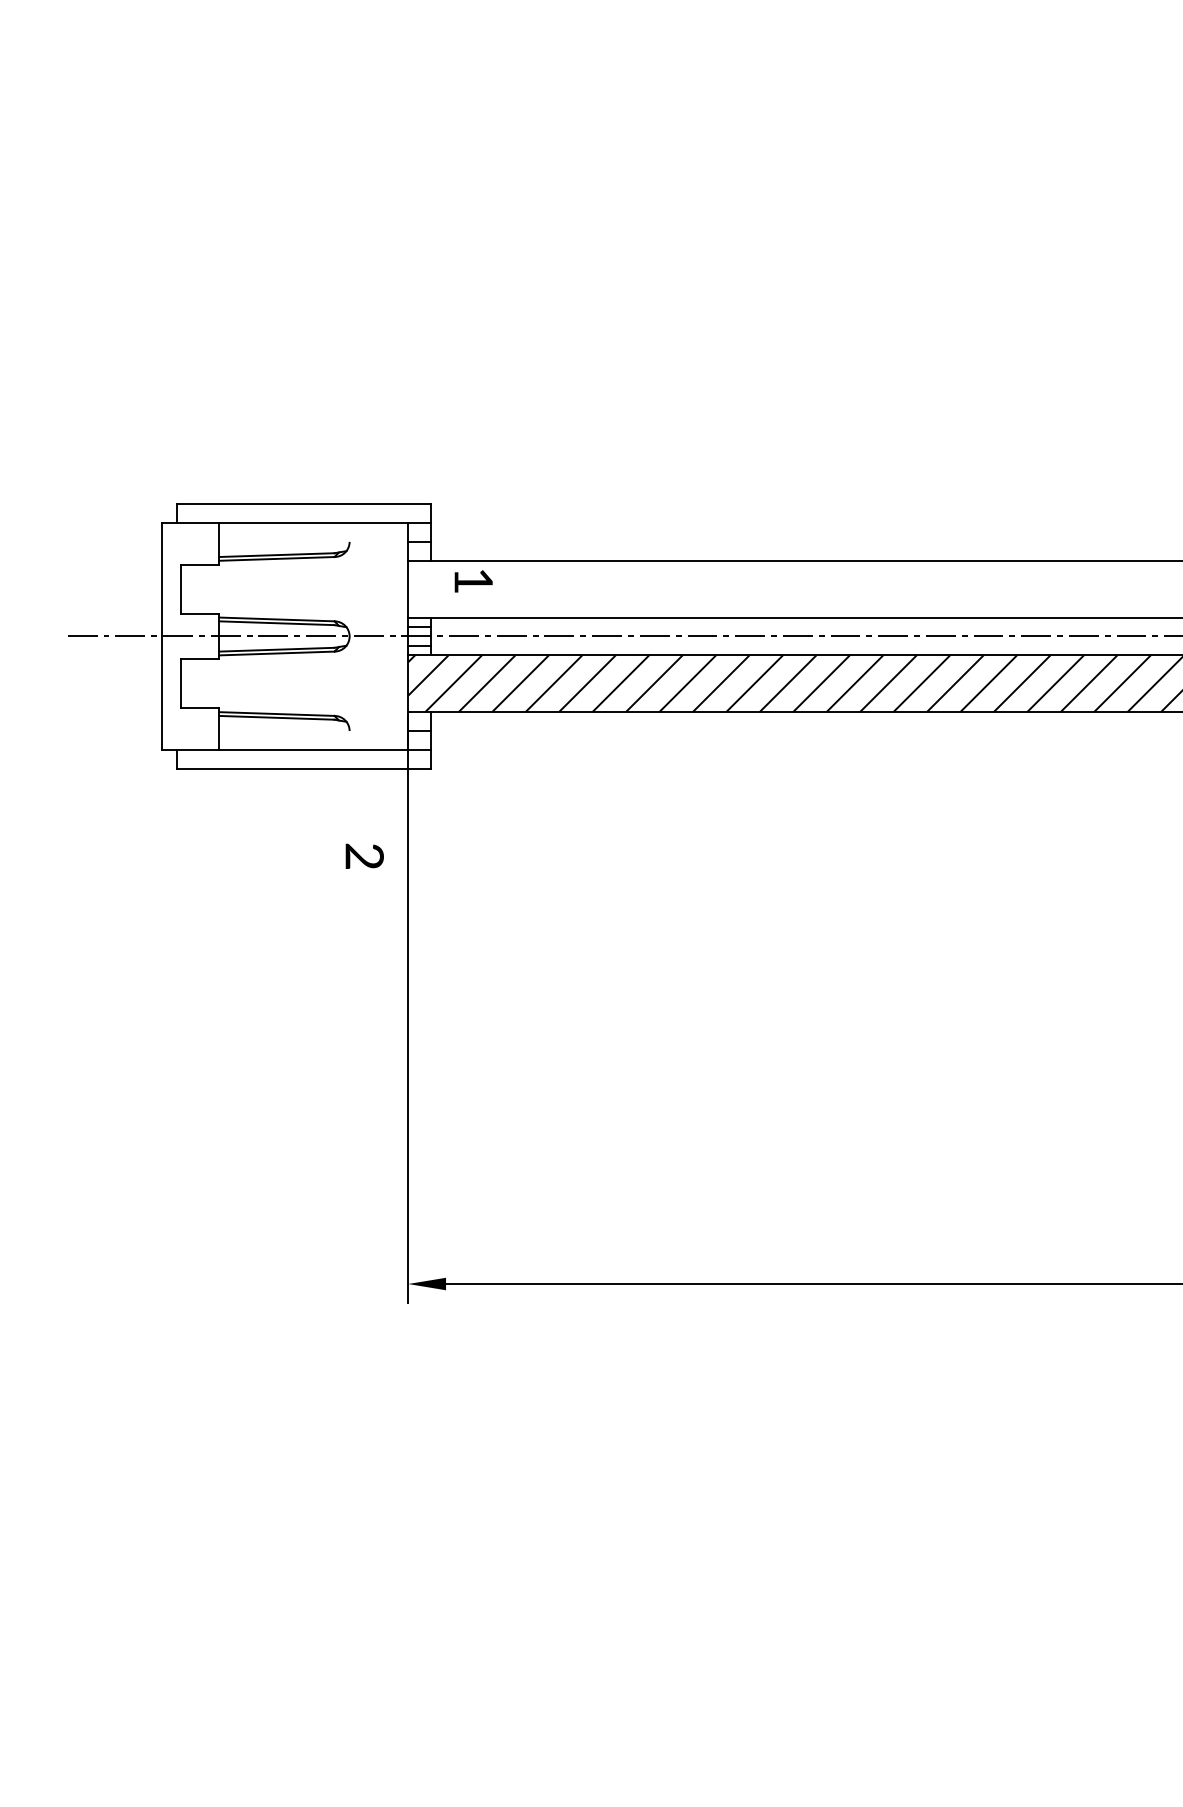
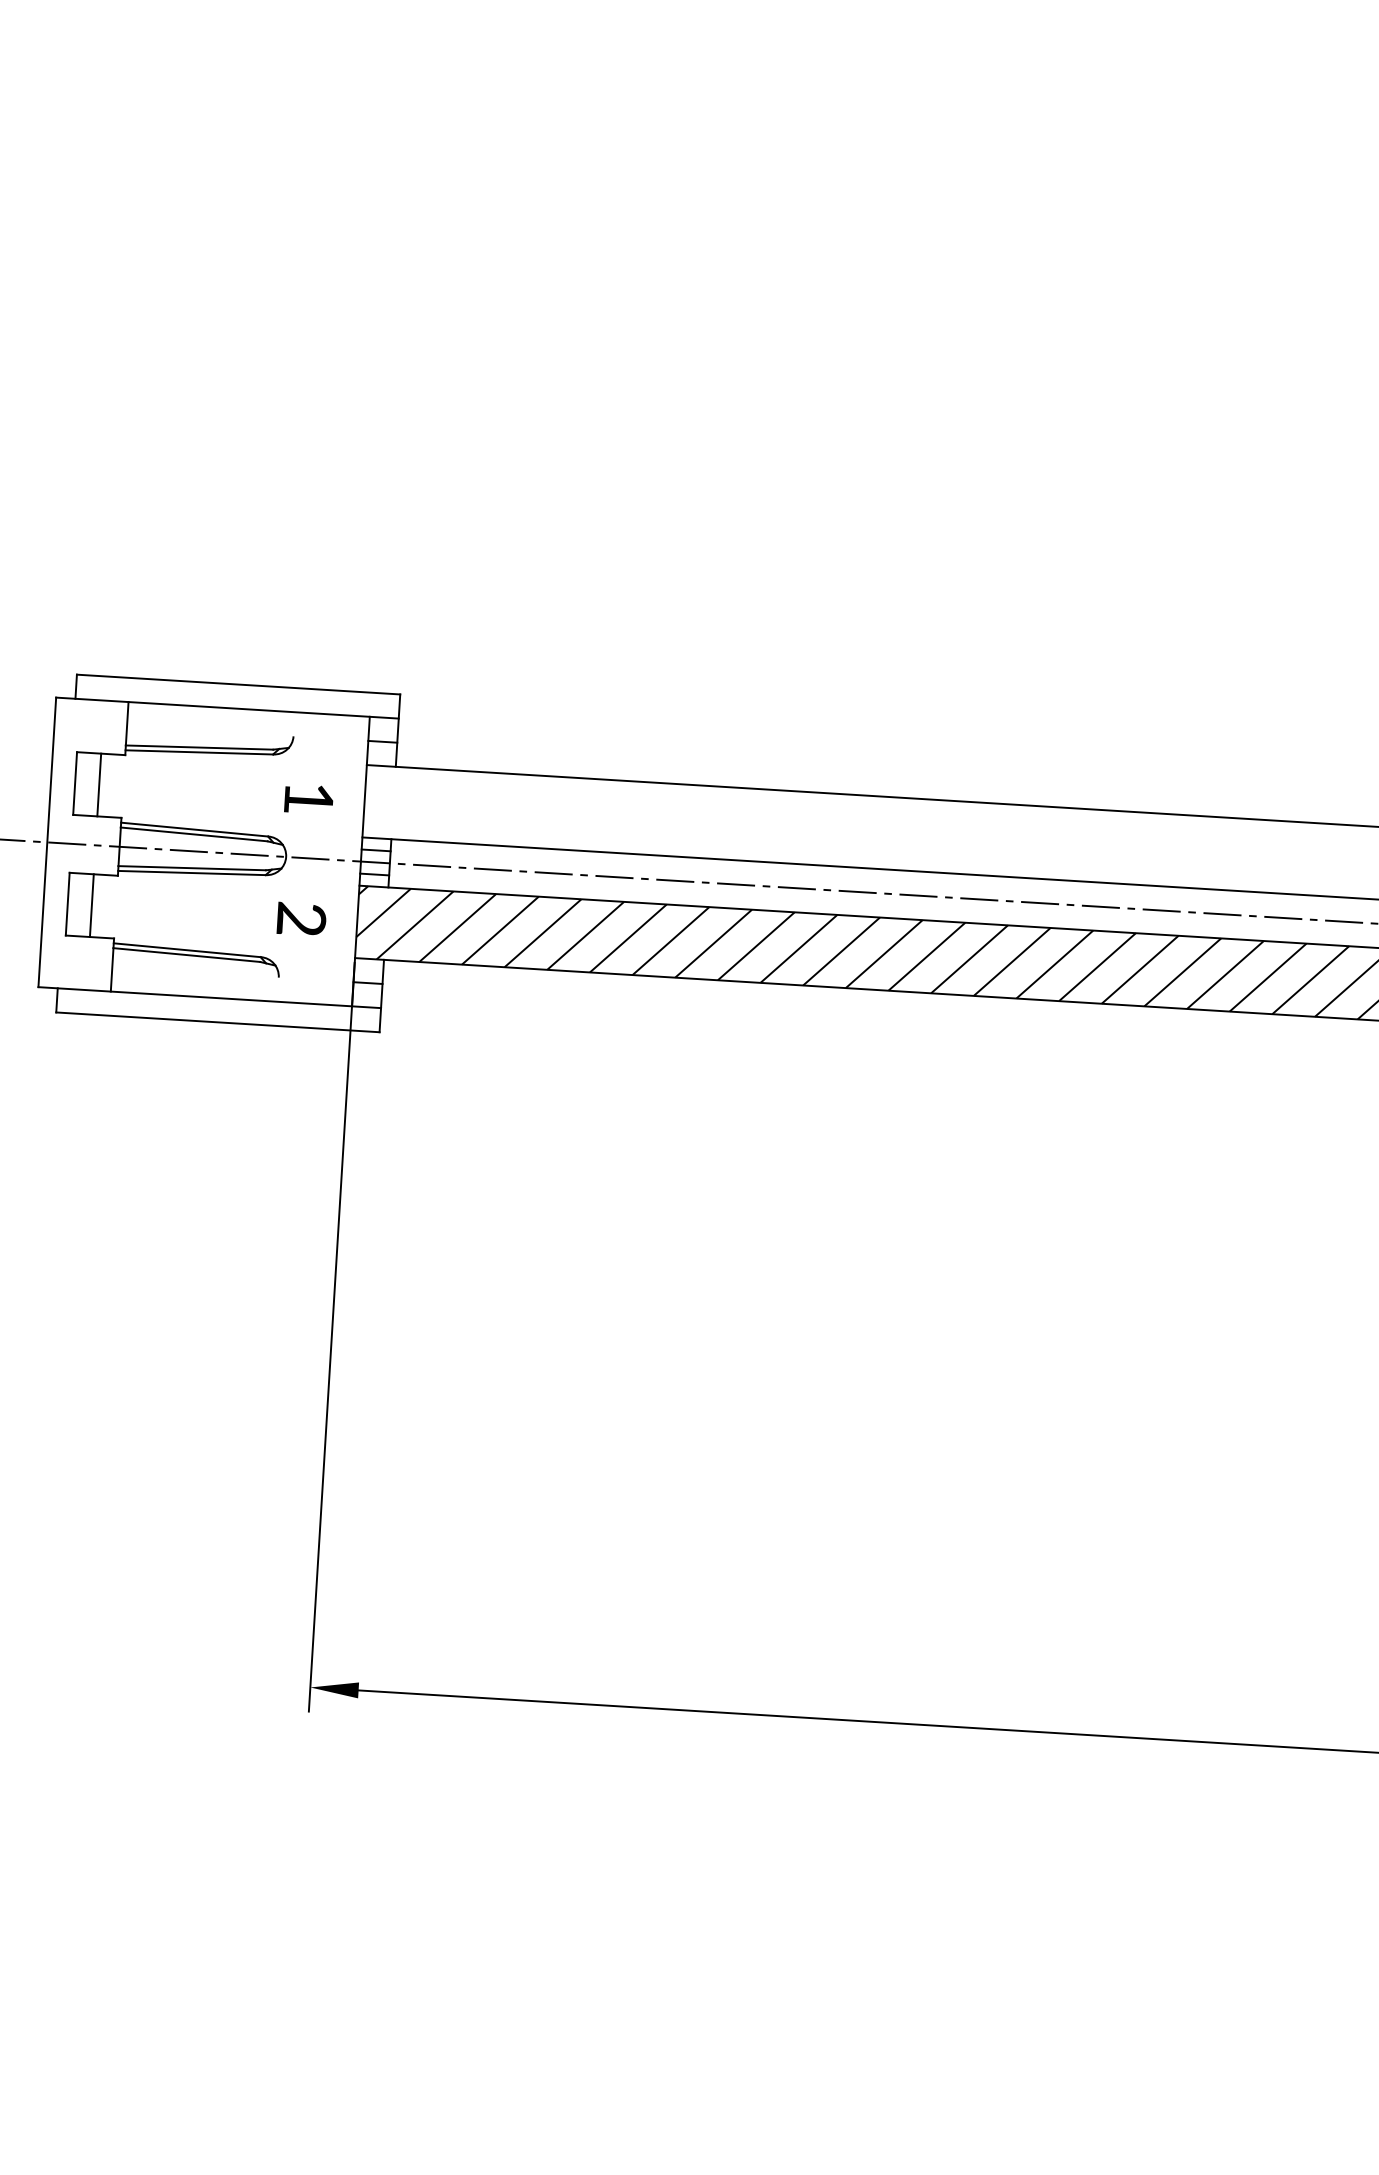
text: (473, 581) -> (308, 799), moved
line: (200, 588) -> (99, 784), added
line: (200, 683) -> (92, 905), added
text: (364, 855) -> (301, 918), moved

